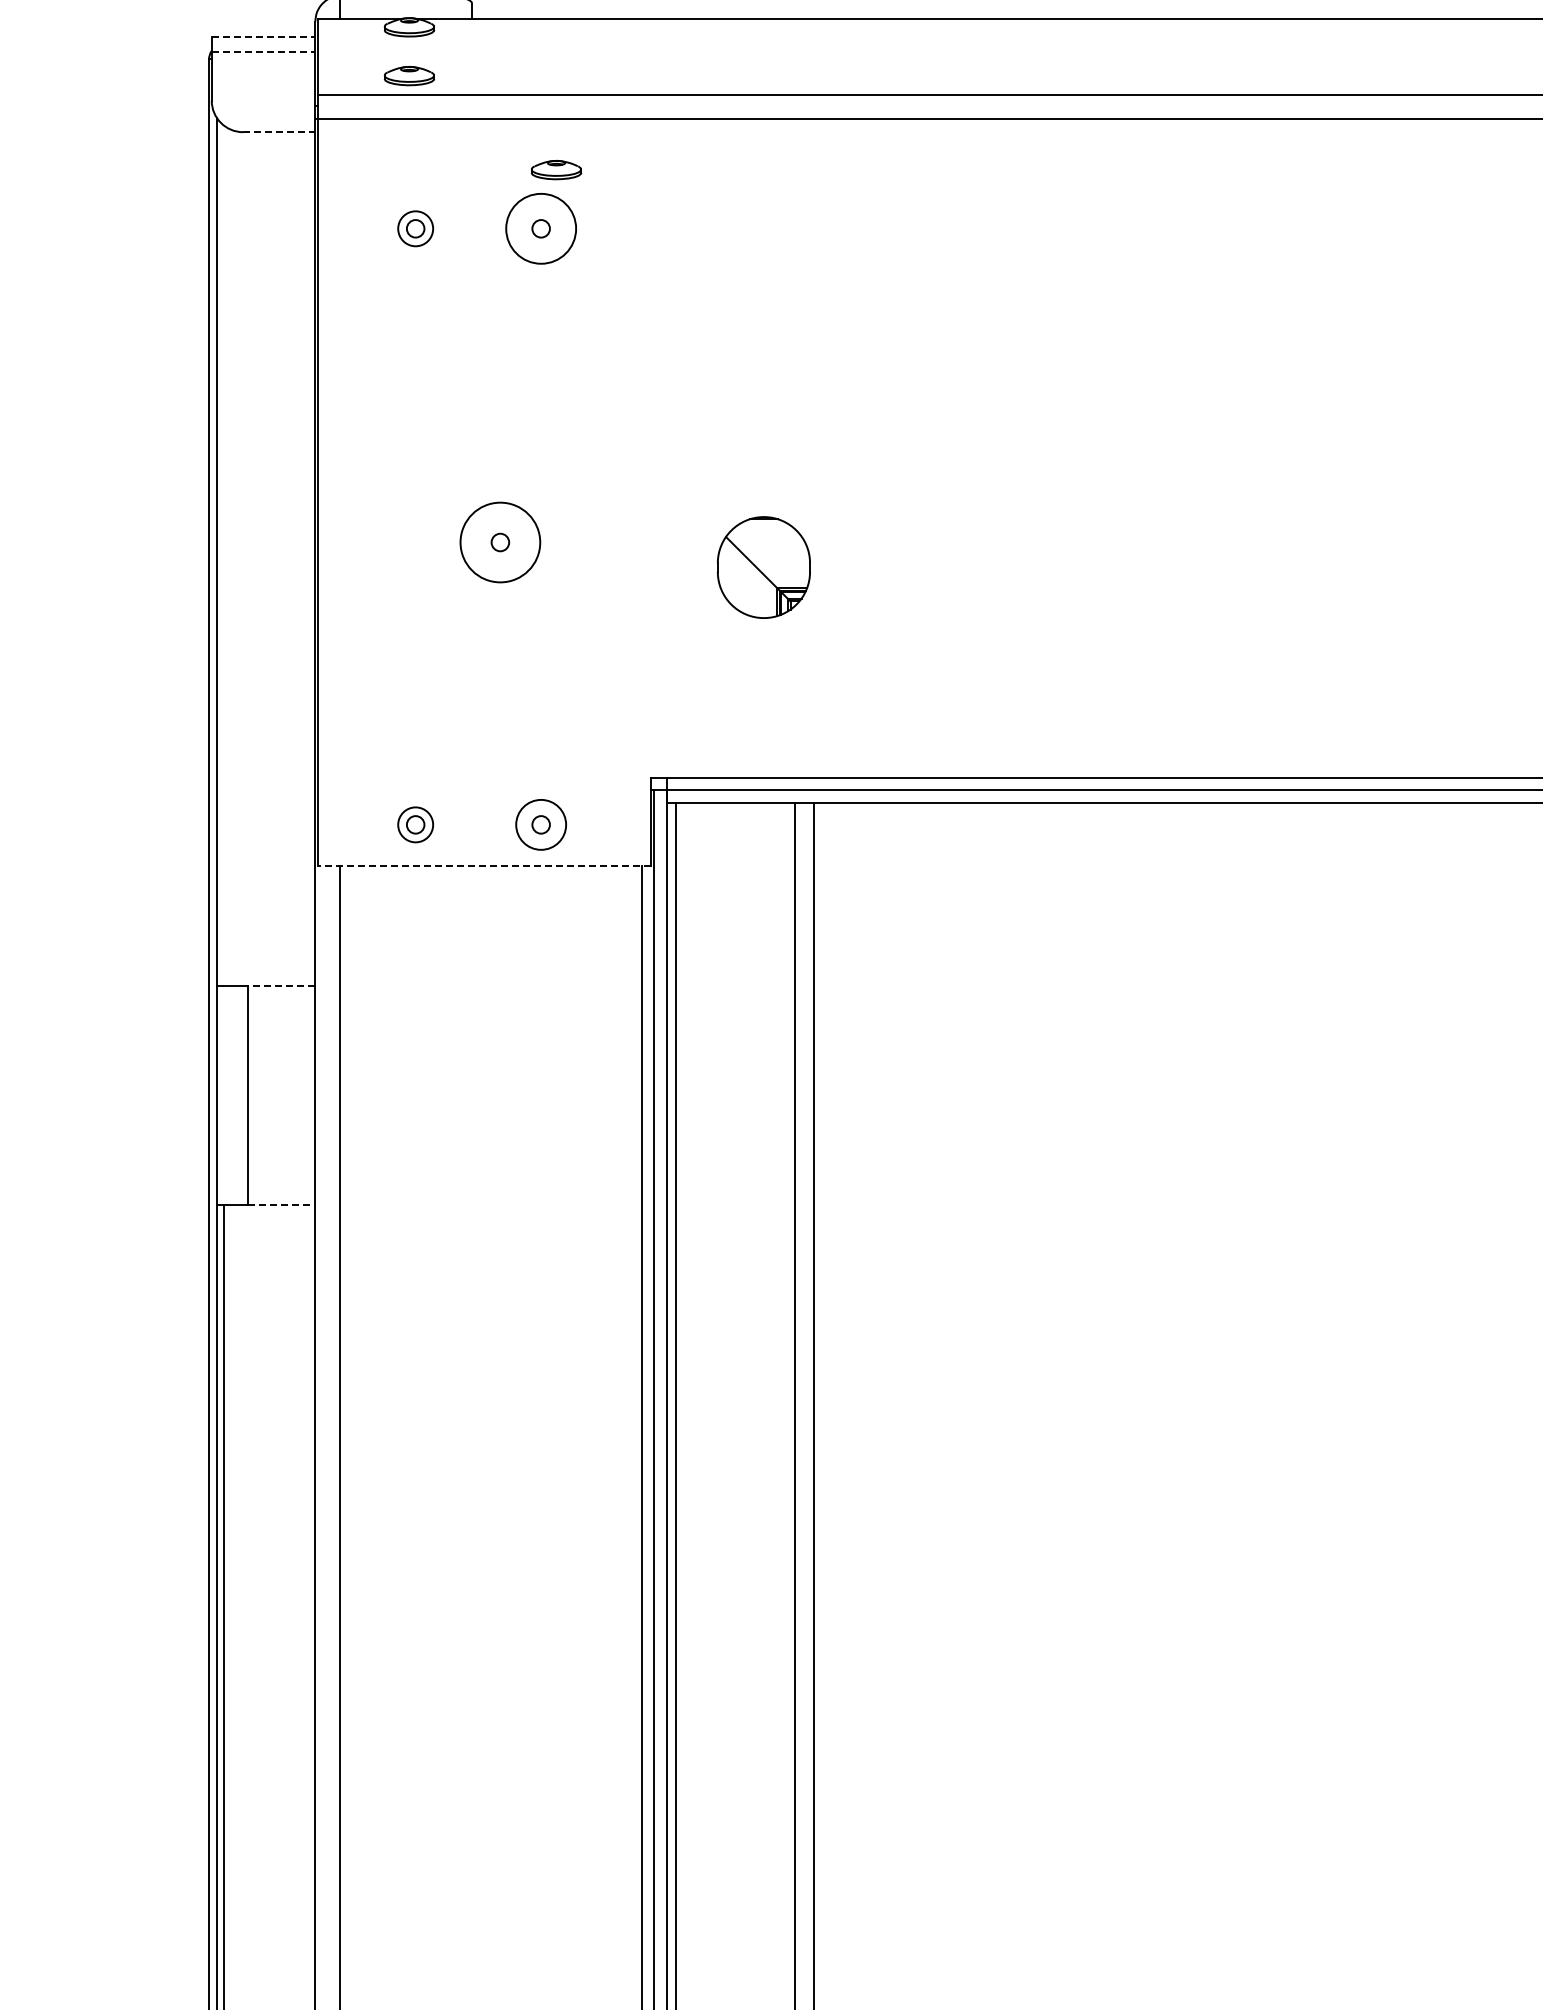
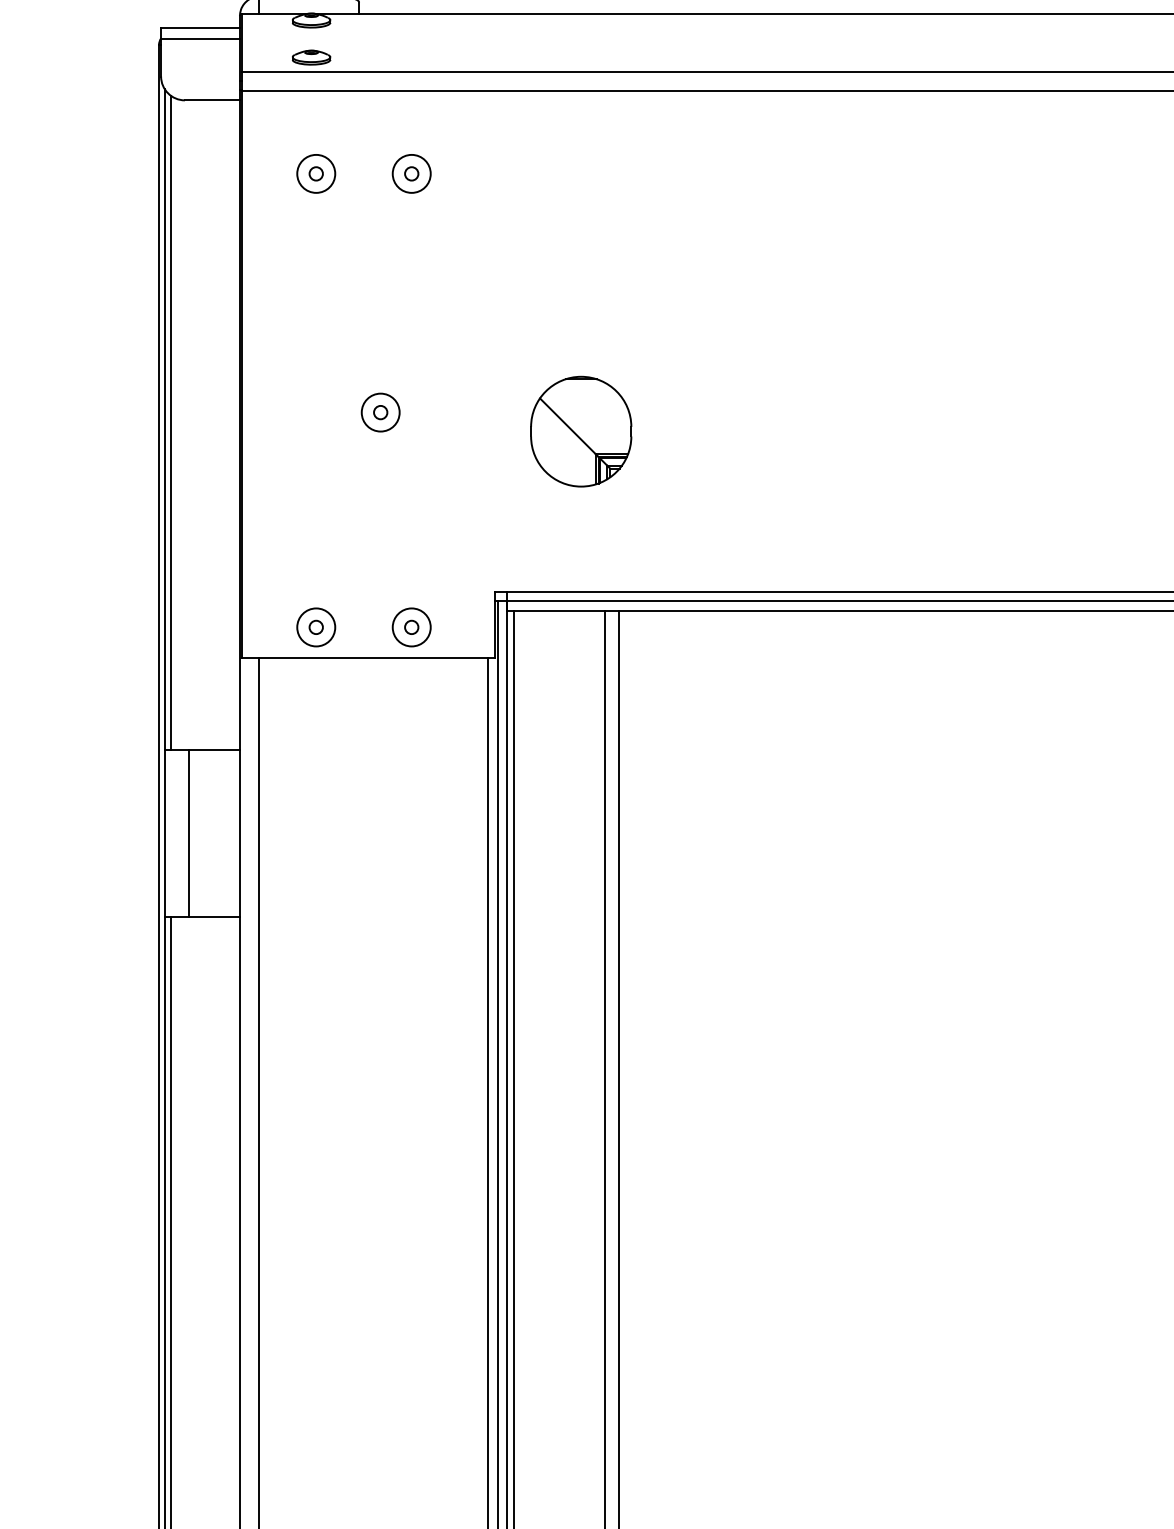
line: (263, 36) -> (200, 27), dashed -> solid
line: (263, 51) -> (200, 38), dashed -> solid
line: (279, 132) -> (212, 100), dashed -> solid
part: (556, 169) -> (423, 128), removed
circle: (415, 228) -> (316, 173), size x1.43
circle: (541, 228) -> (411, 173), size x0.71
circle: (500, 542) -> (380, 412), size x0.62
line: (224, 555) -> (170, 422), added
part: (763, 567) -> (580, 431), size x1.43
circle: (415, 824) -> (316, 627), size x1.43
line: (484, 865) -> (368, 658), dashed -> solid
line: (281, 985) -> (214, 749), dashed -> solid
line: (281, 1205) -> (214, 917), dashed -> solid

